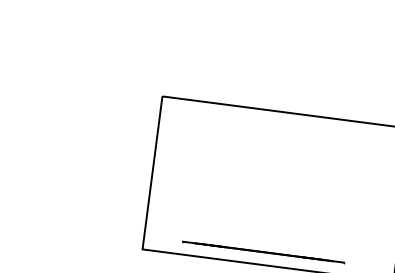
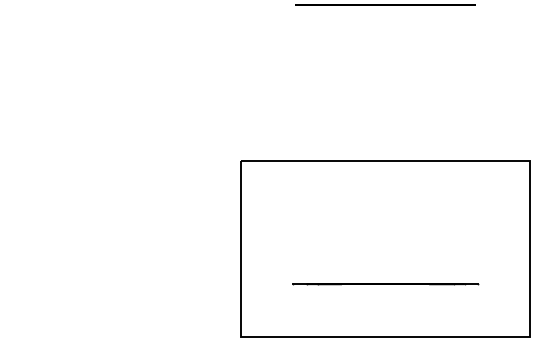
line: (263, 252) -> (385, 284), moved

